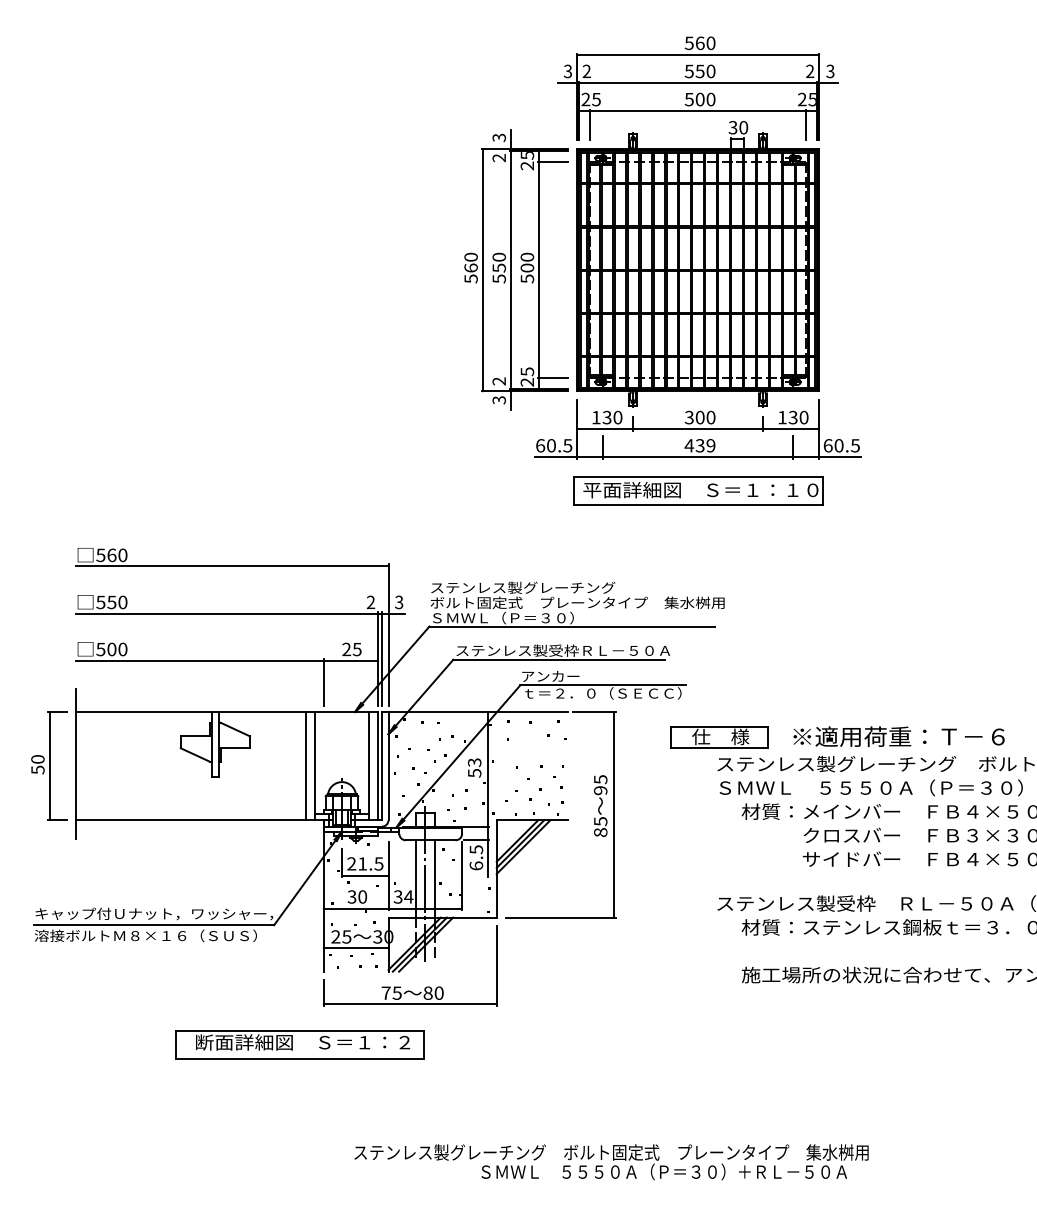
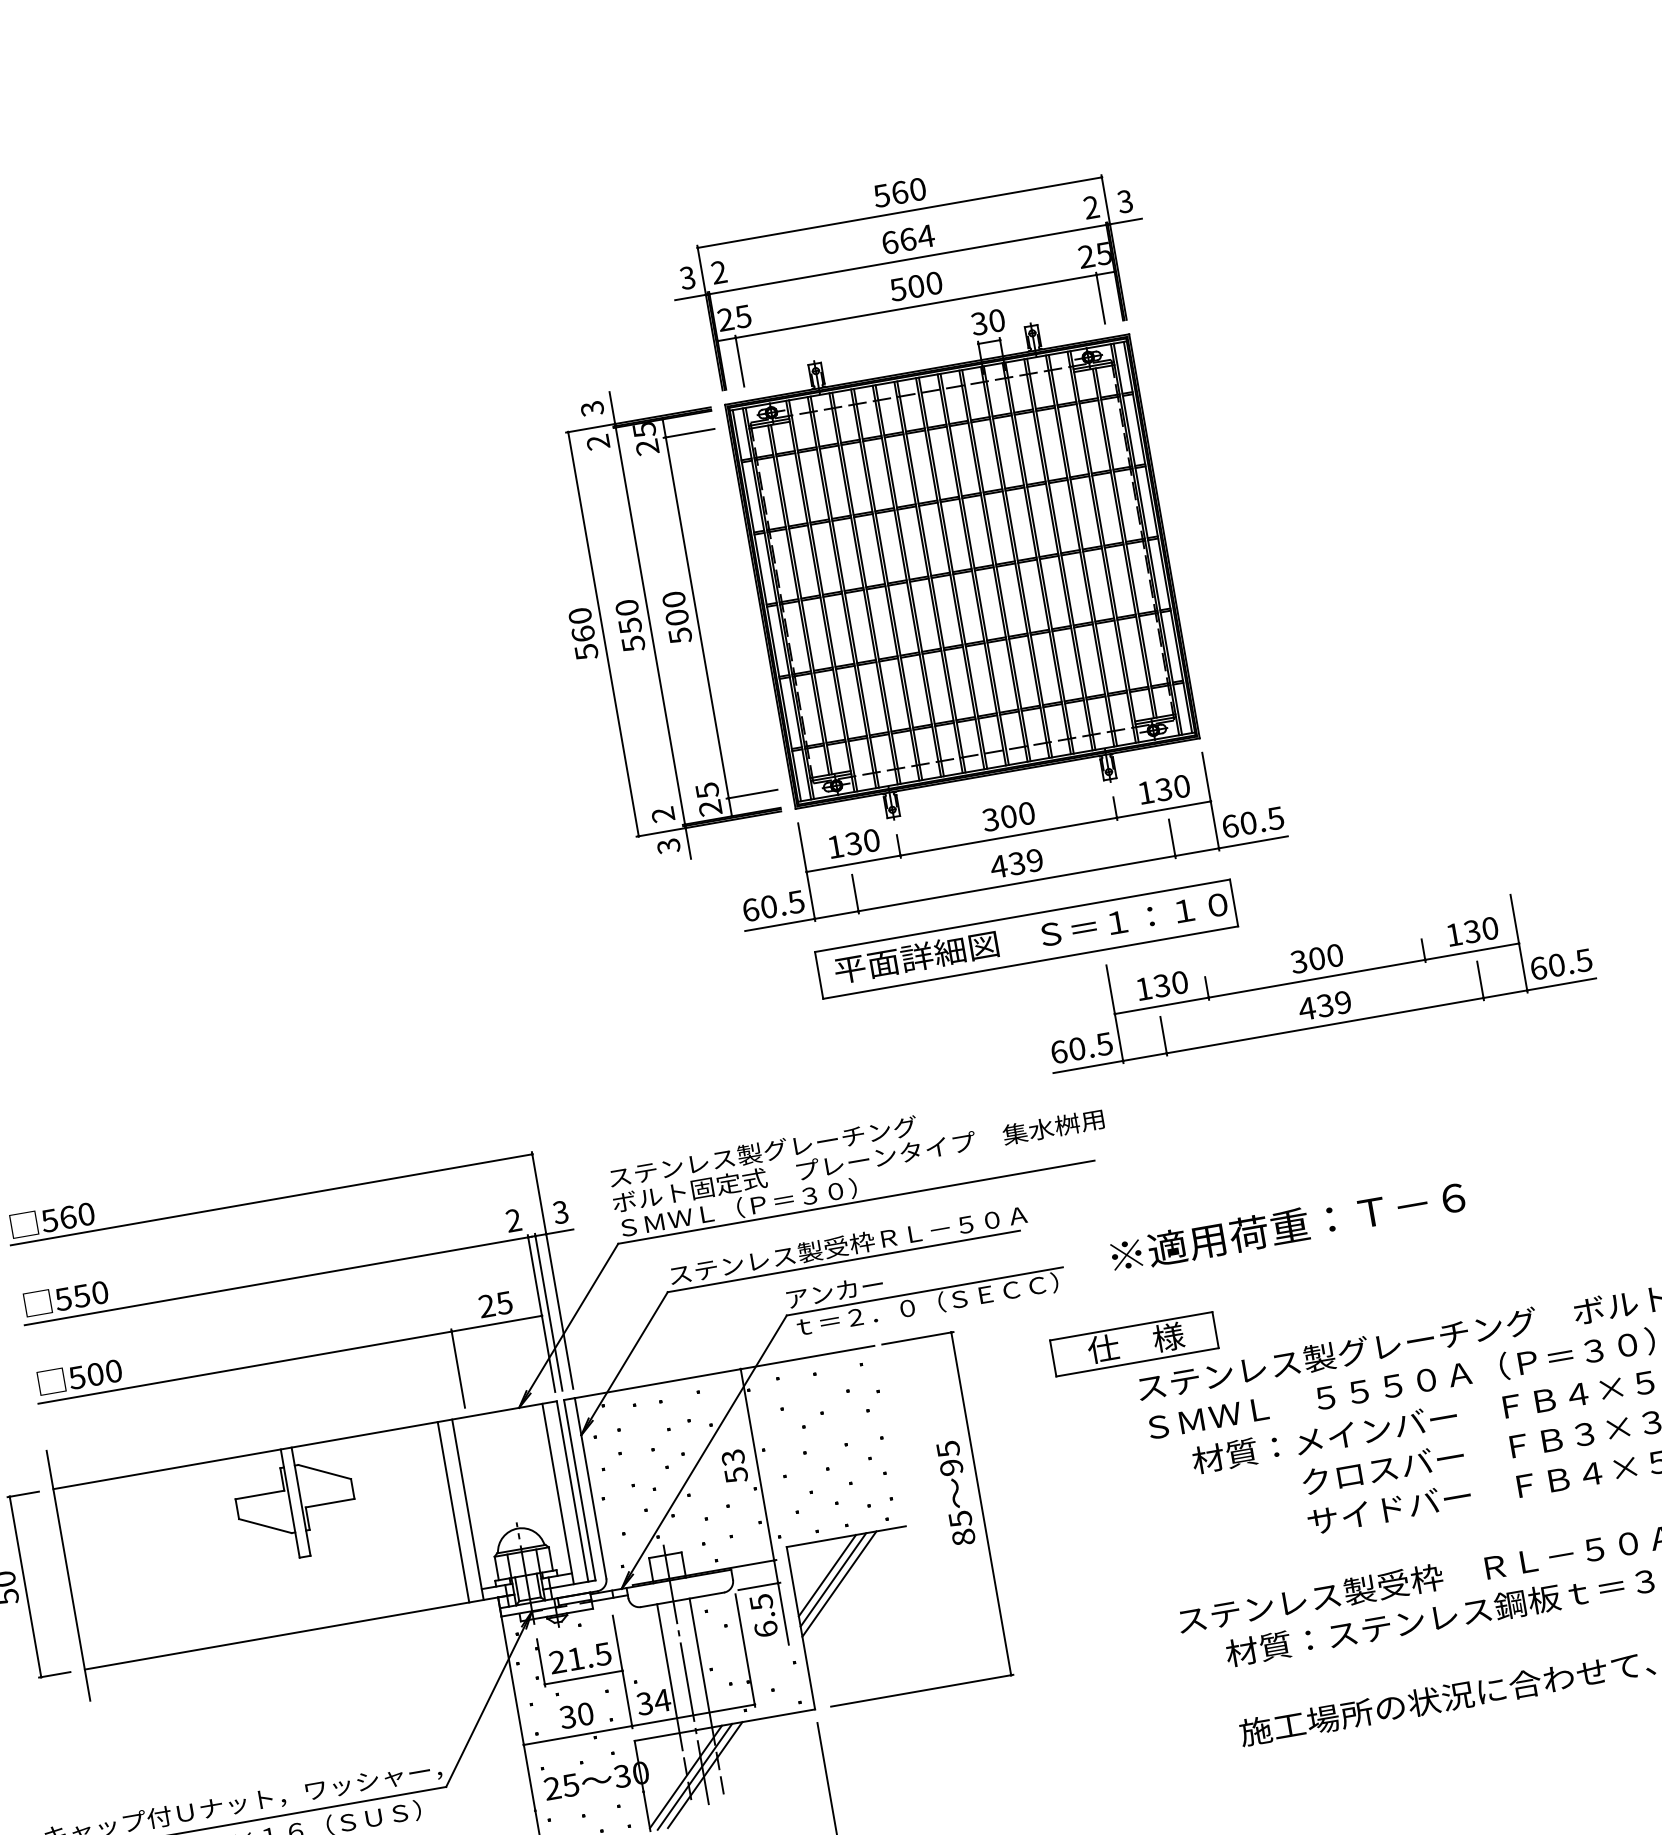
text: (699, 71) -> (906, 239), 550 -> 664
part: (862, 543) -> (1316, 979), added
text: (898, 736) -> (1287, 1226), moved
line: (355, 948) -> (588, 1802), removed

